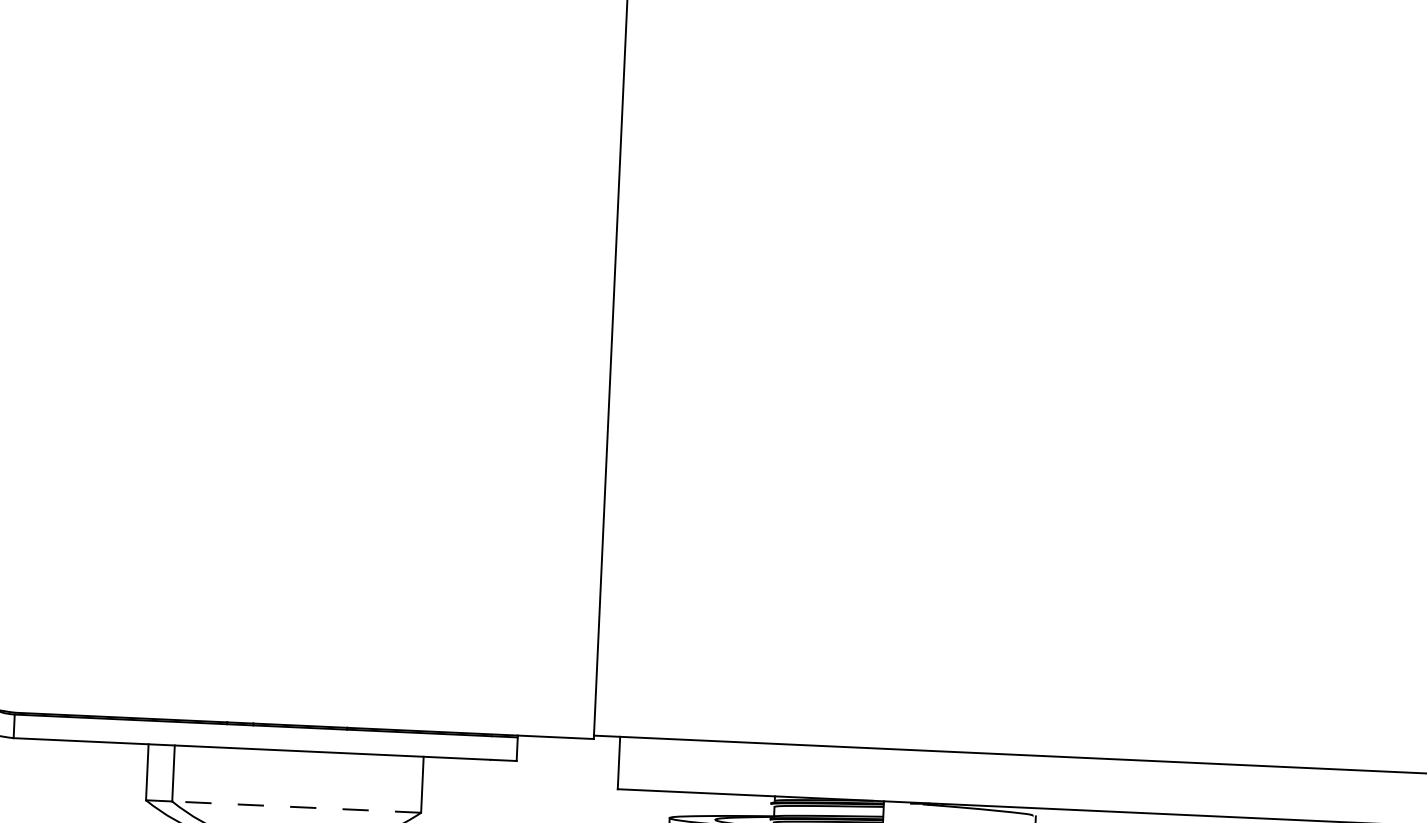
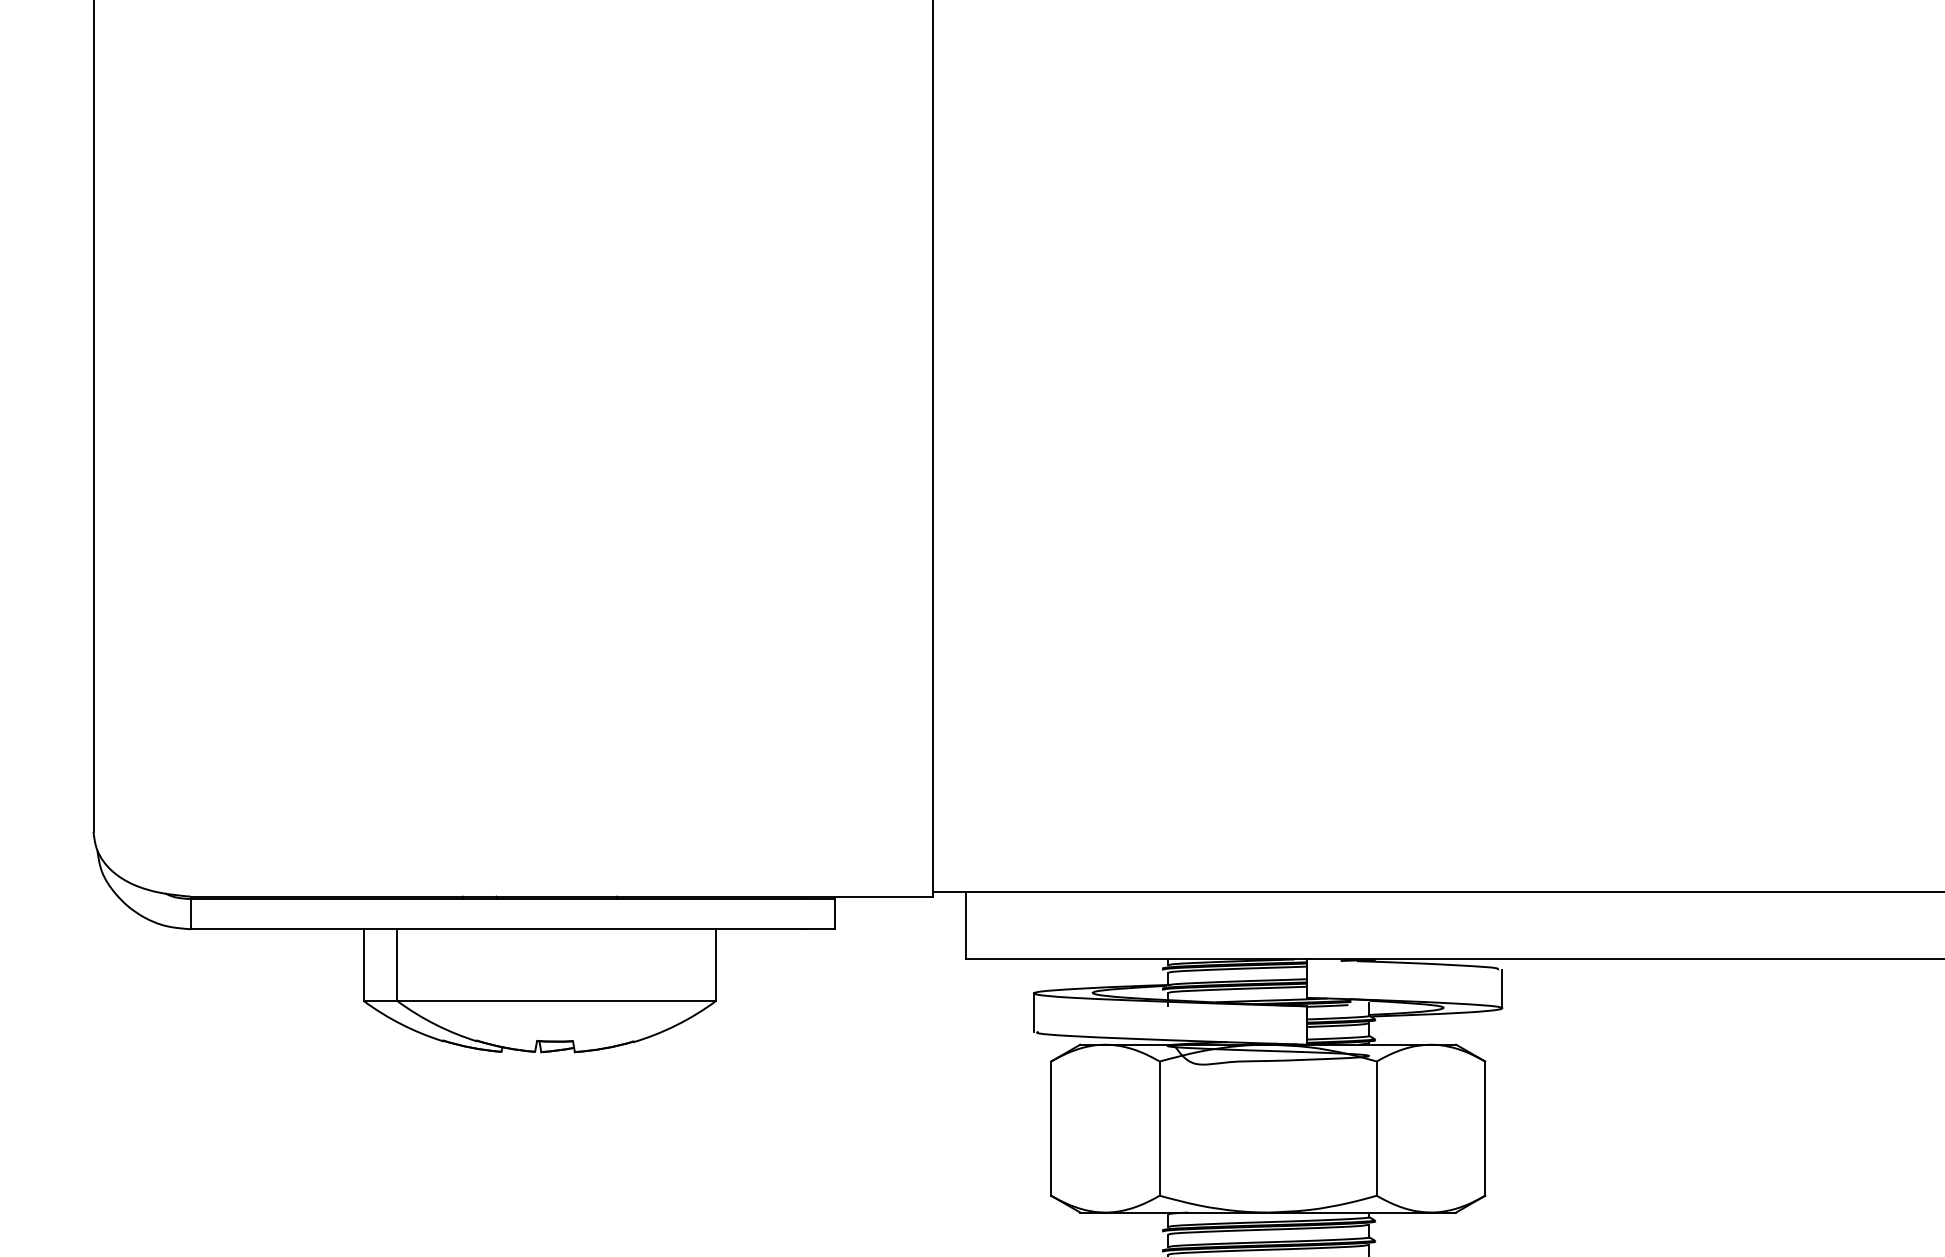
line: (296, 806) -> (556, 1000), dashed -> solid

